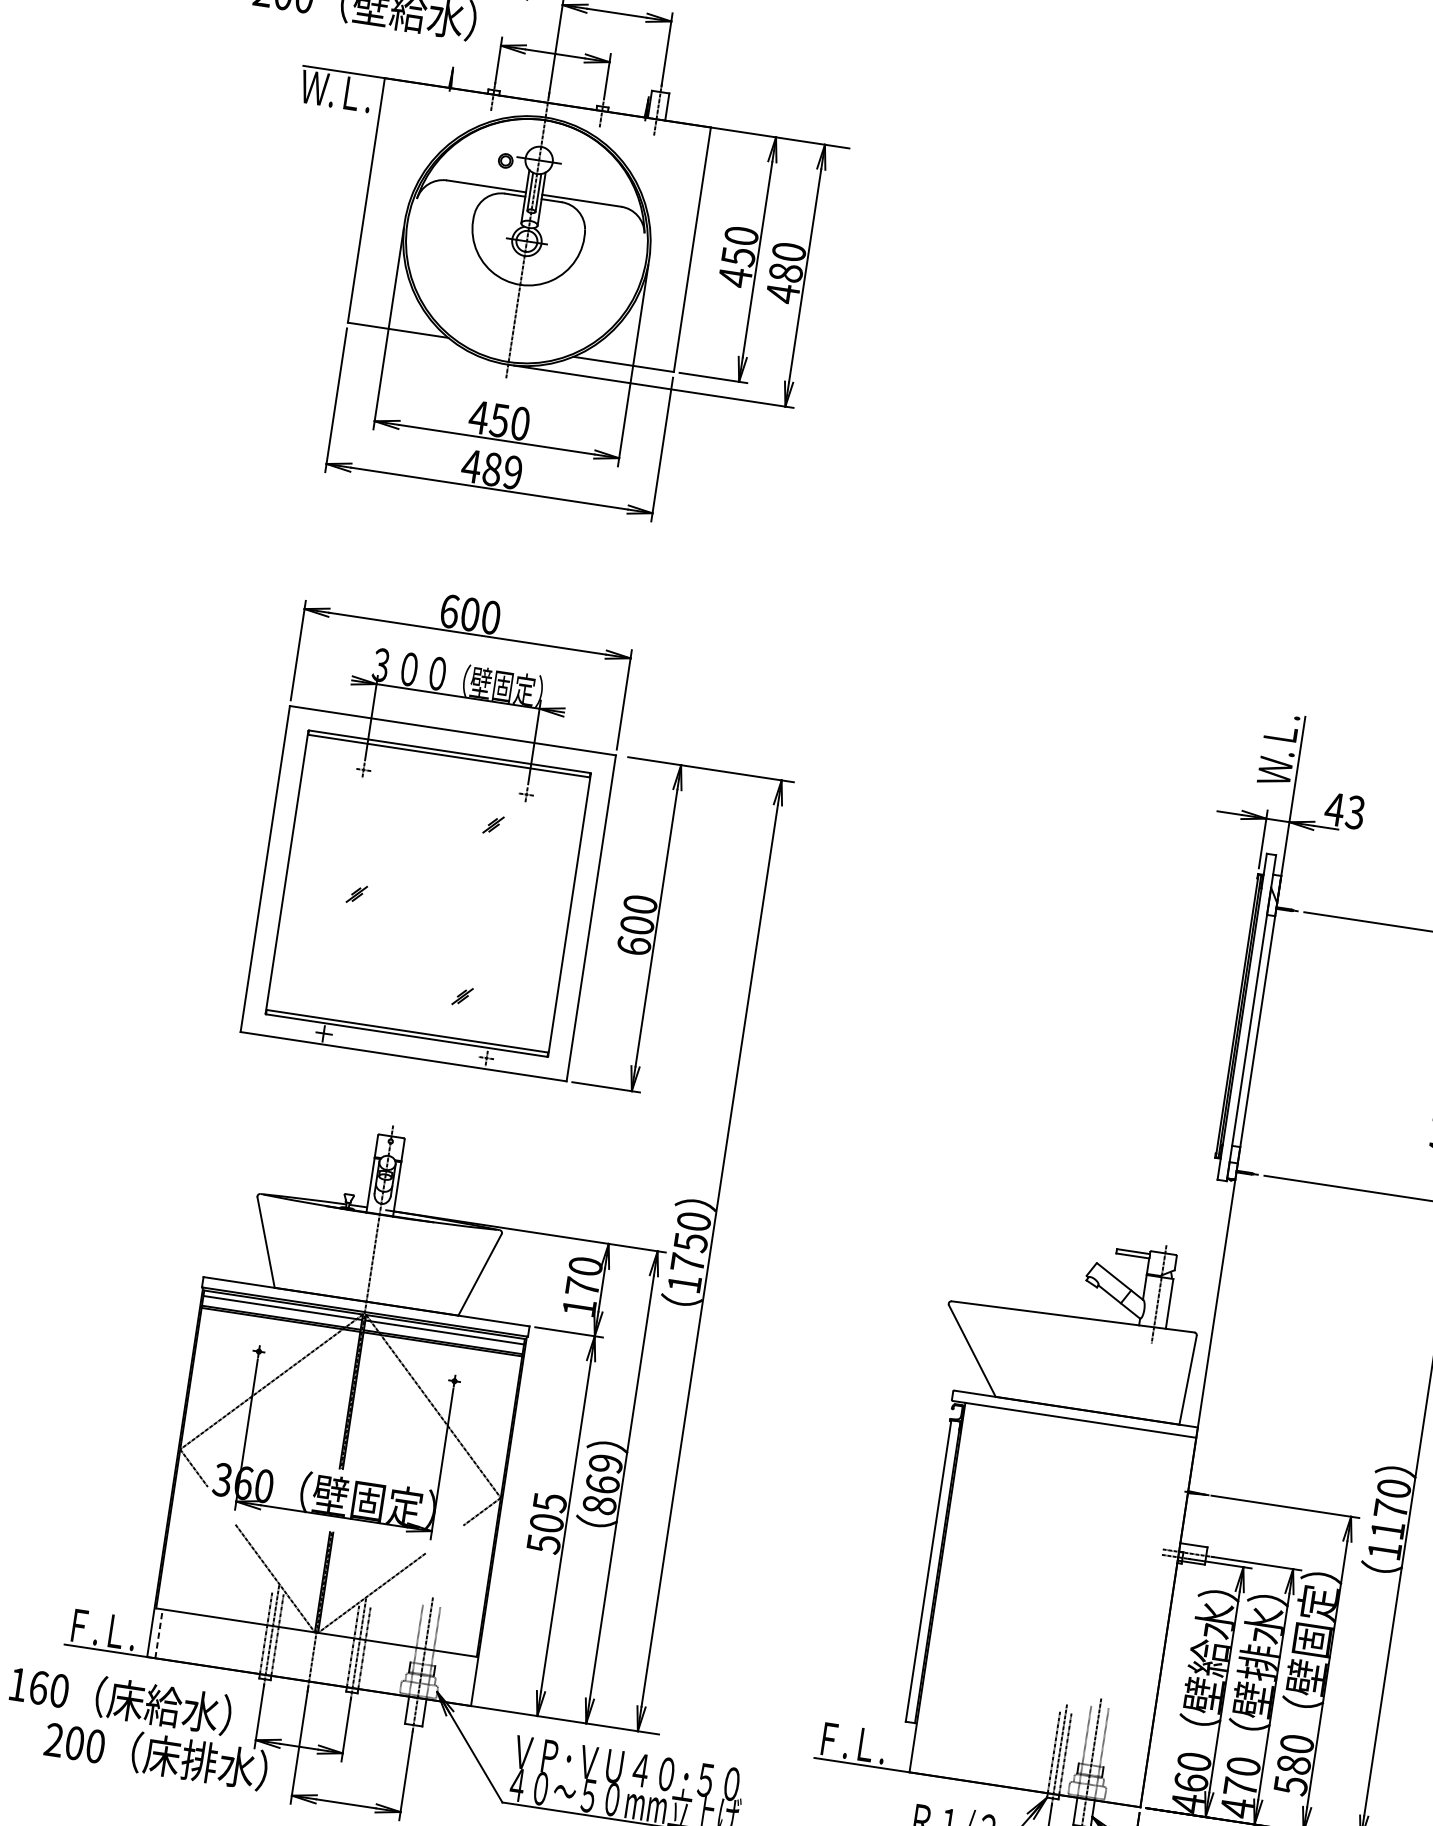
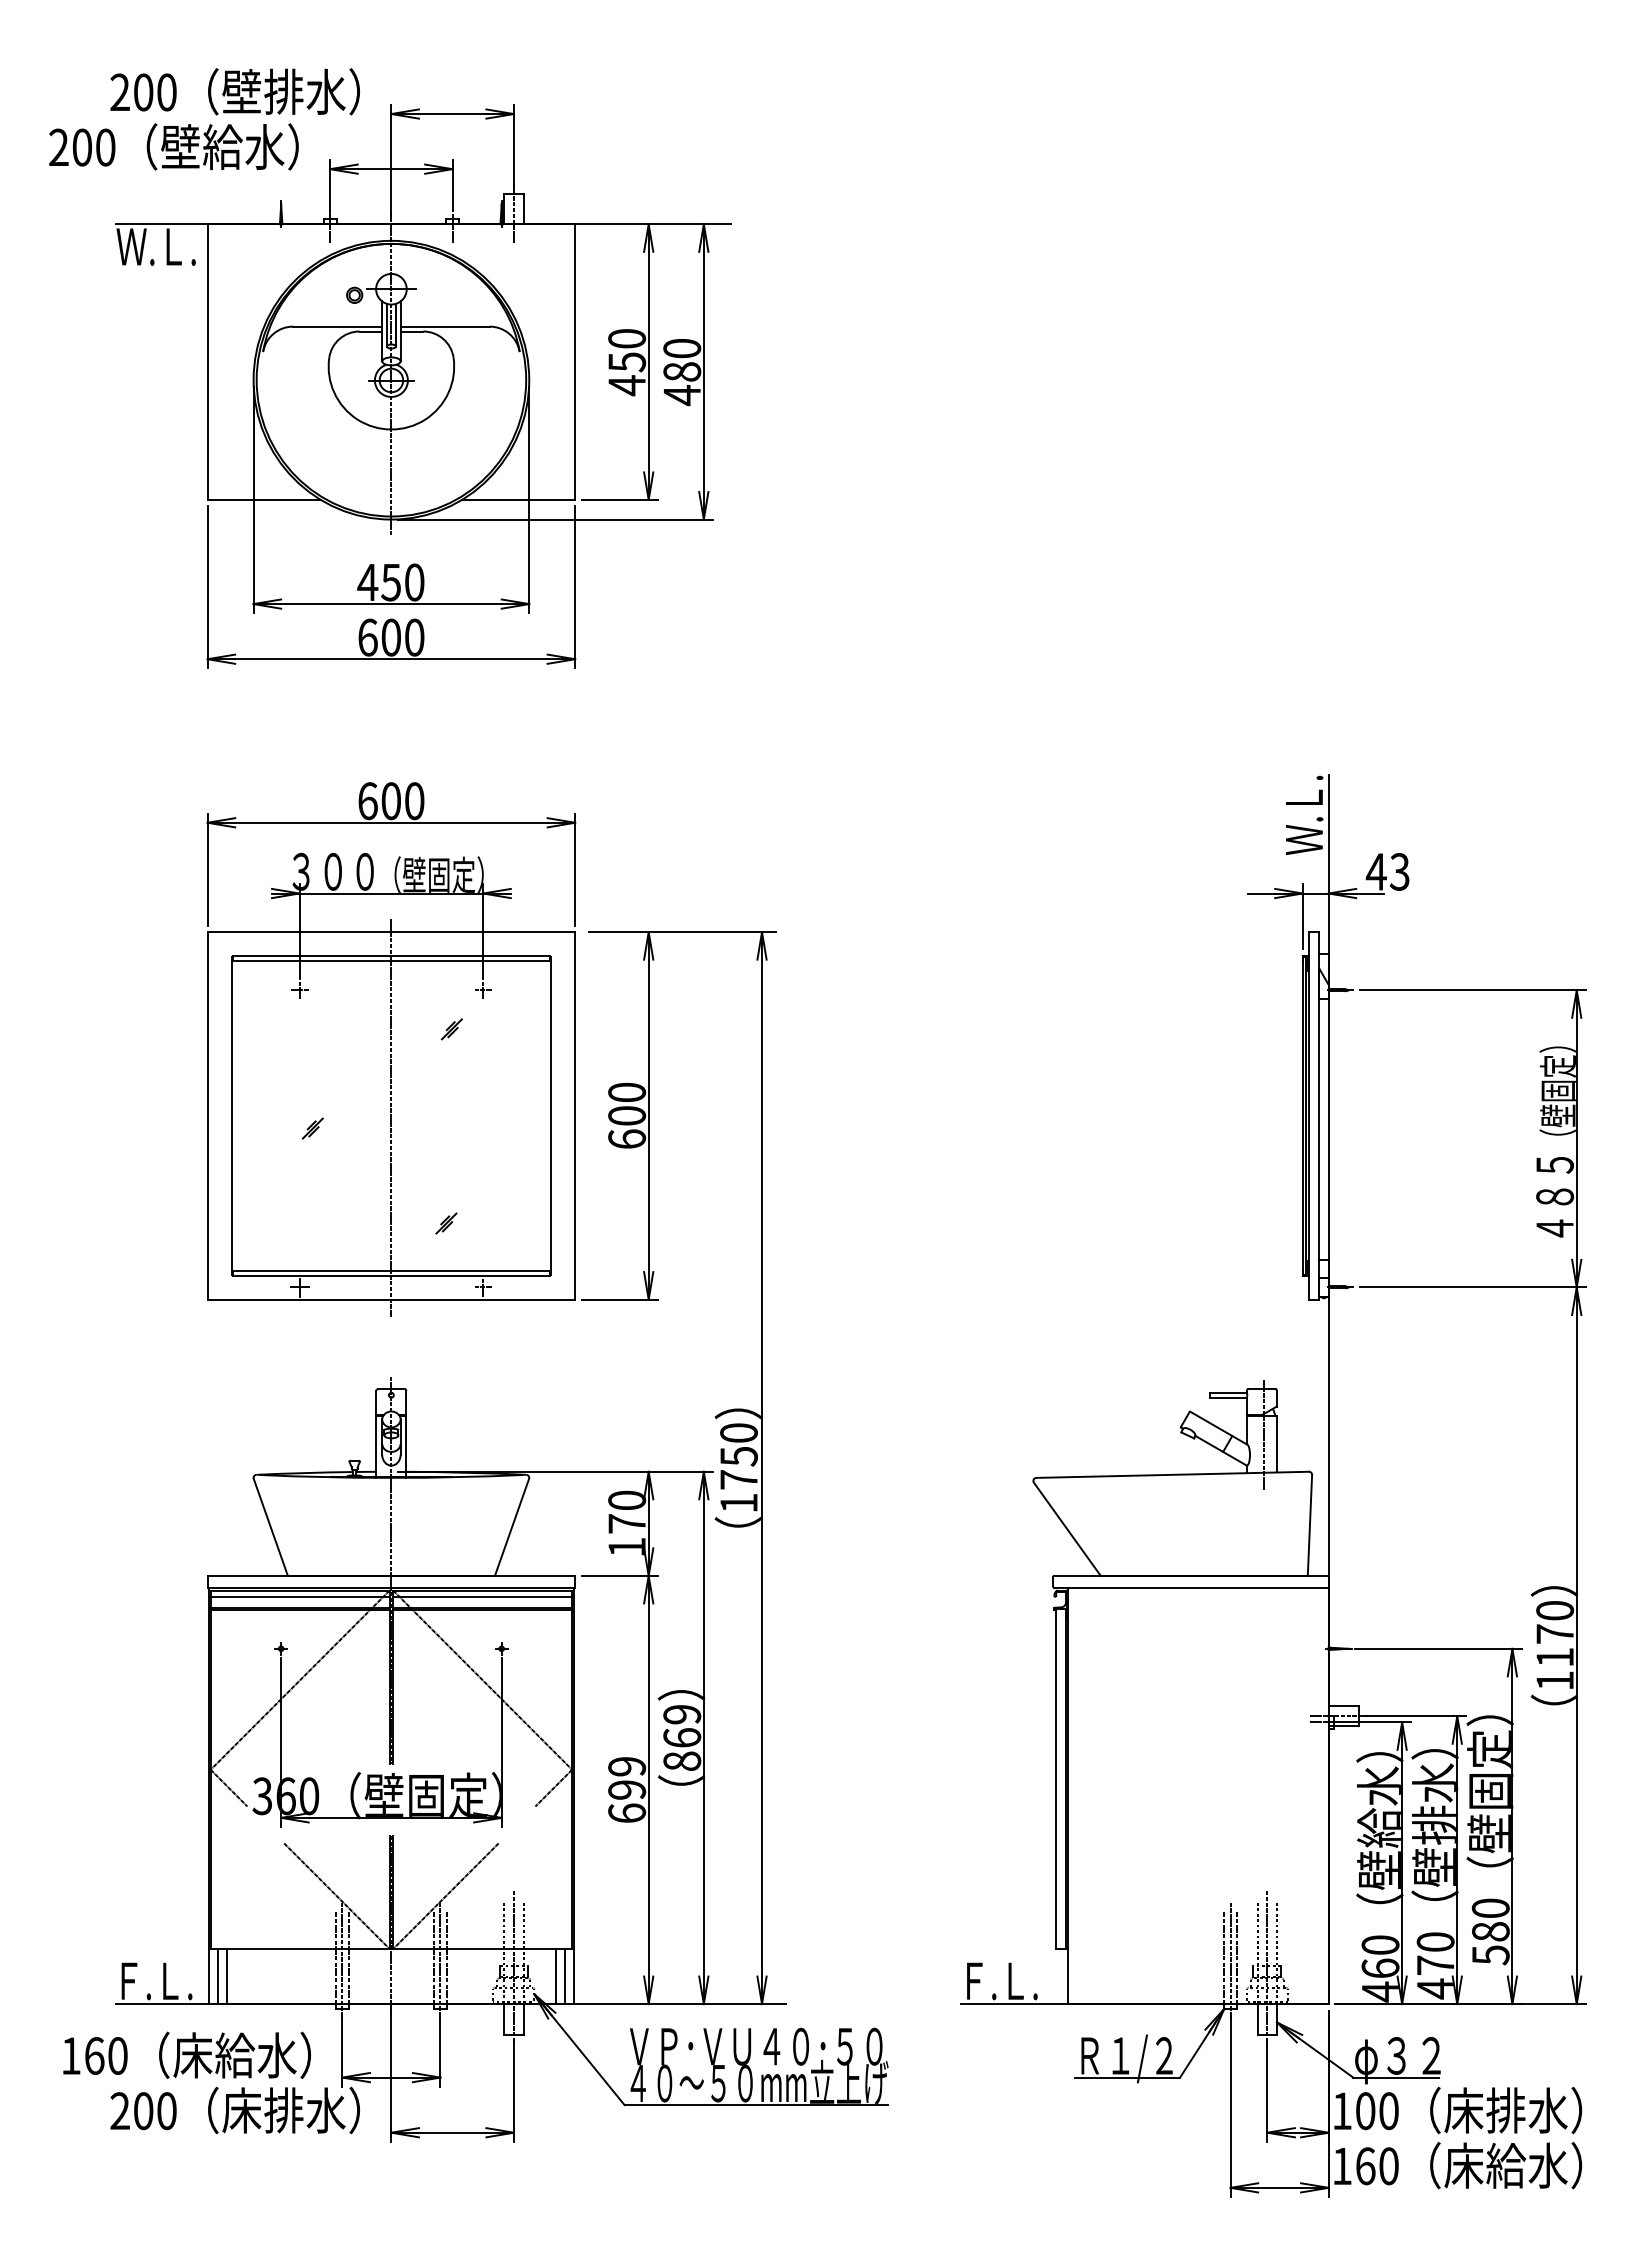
text: (491, 469) -> (390, 637), 489 -> 600
line: (427, 896) -> (391, 1118), added
text: (547, 1523) -> (627, 1790), 505 -> 699
line: (159, 1633) -> (218, 1976), dashed -> solid
line: (167, 1635) -> (227, 1976), added
line: (458, 1679) -> (555, 1976), added
line: (466, 1680) -> (564, 1976), added

